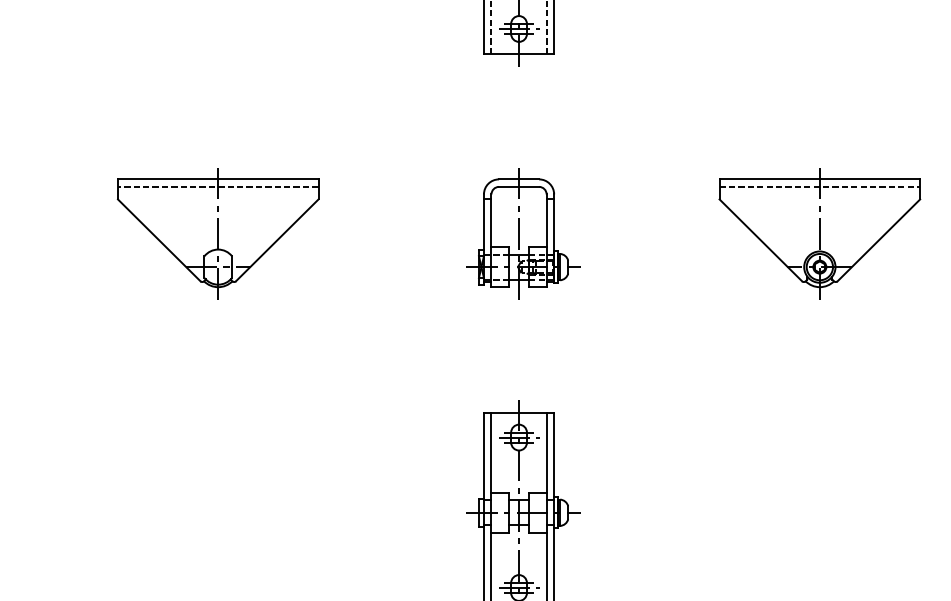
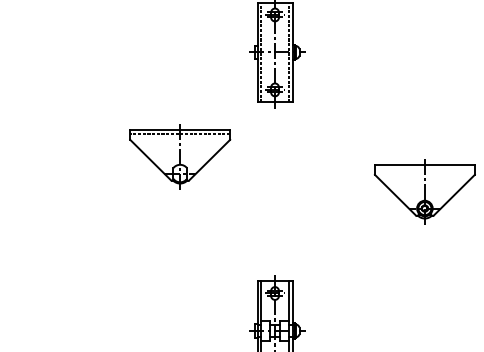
line: (819, 186) -> (424, 168), removed
part: (218, 232) -> (180, 156), moved
part: (523, 232) -> (277, 191), removed

